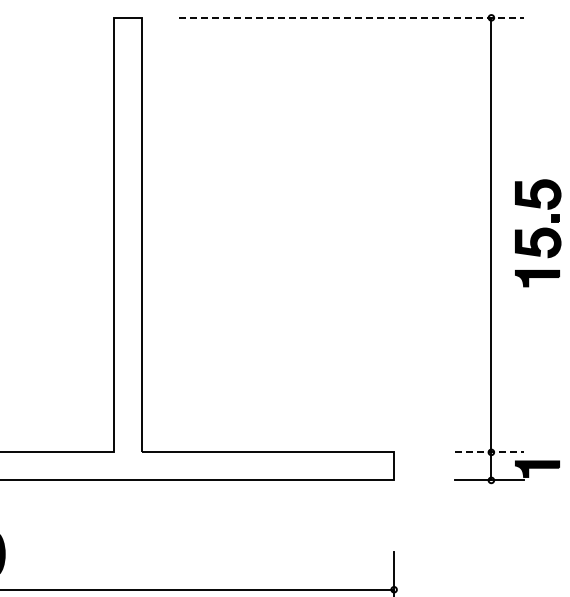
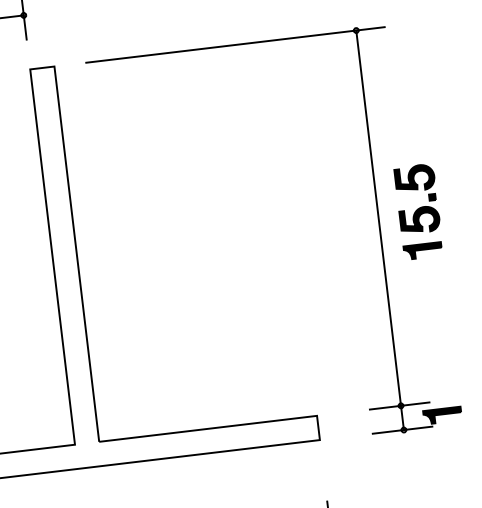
line: (351, 17) -> (235, 44), dashed -> solid
line: (490, 452) -> (400, 406), dashed -> solid

